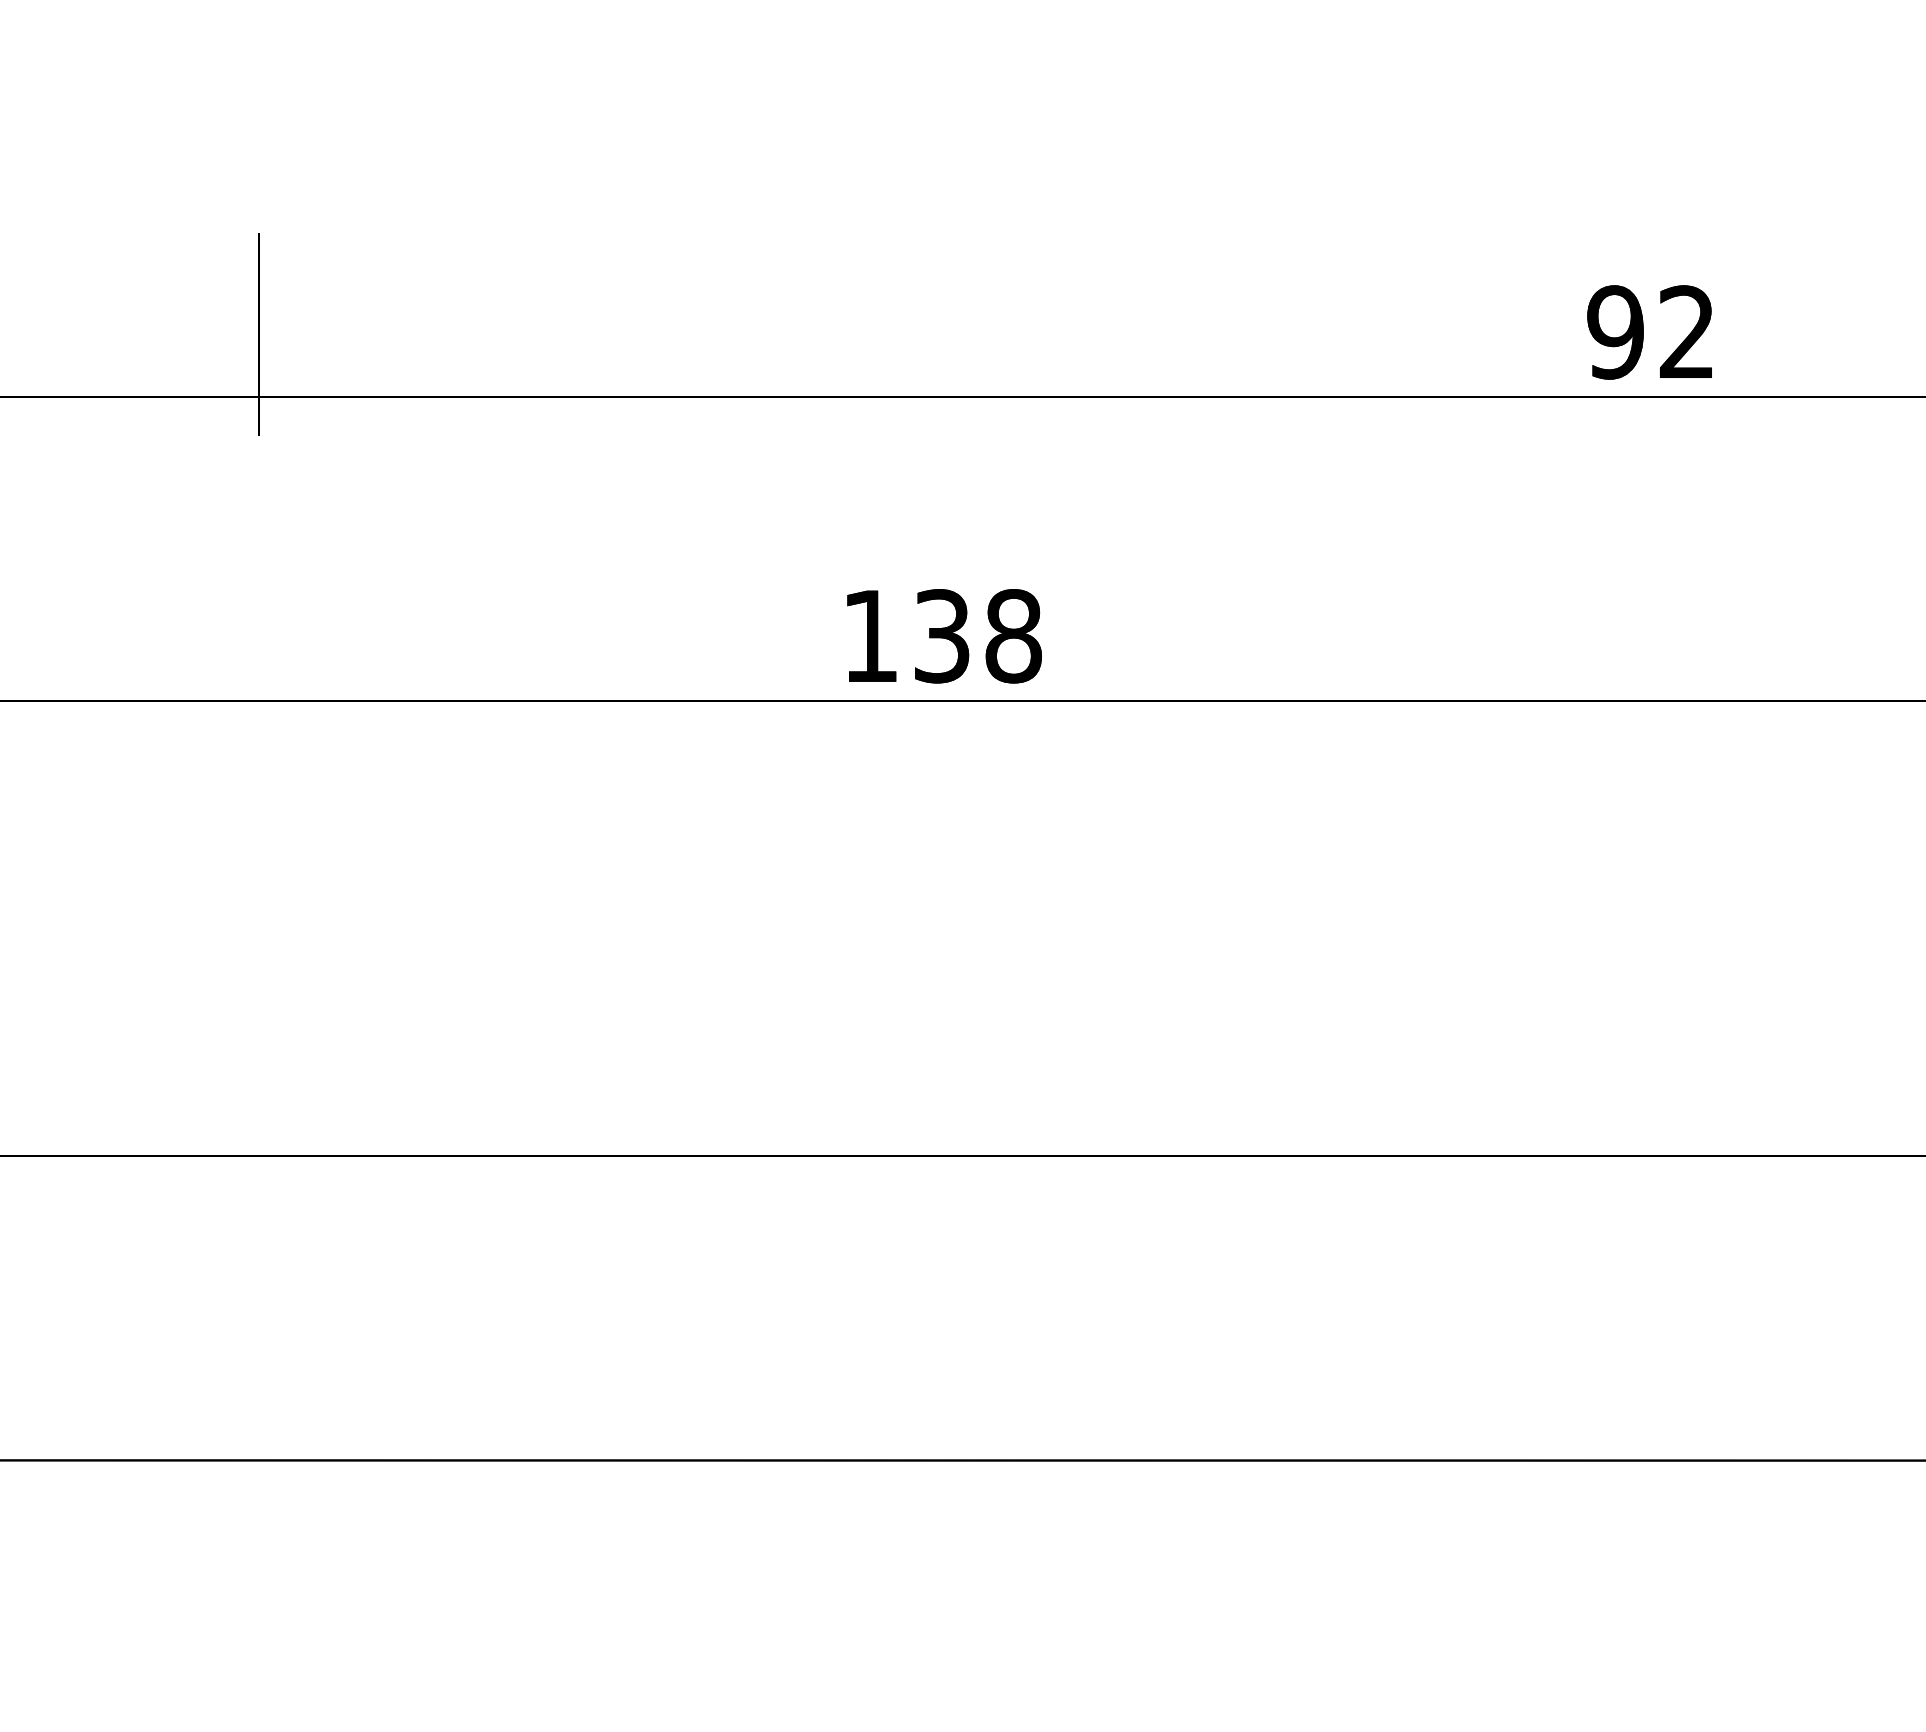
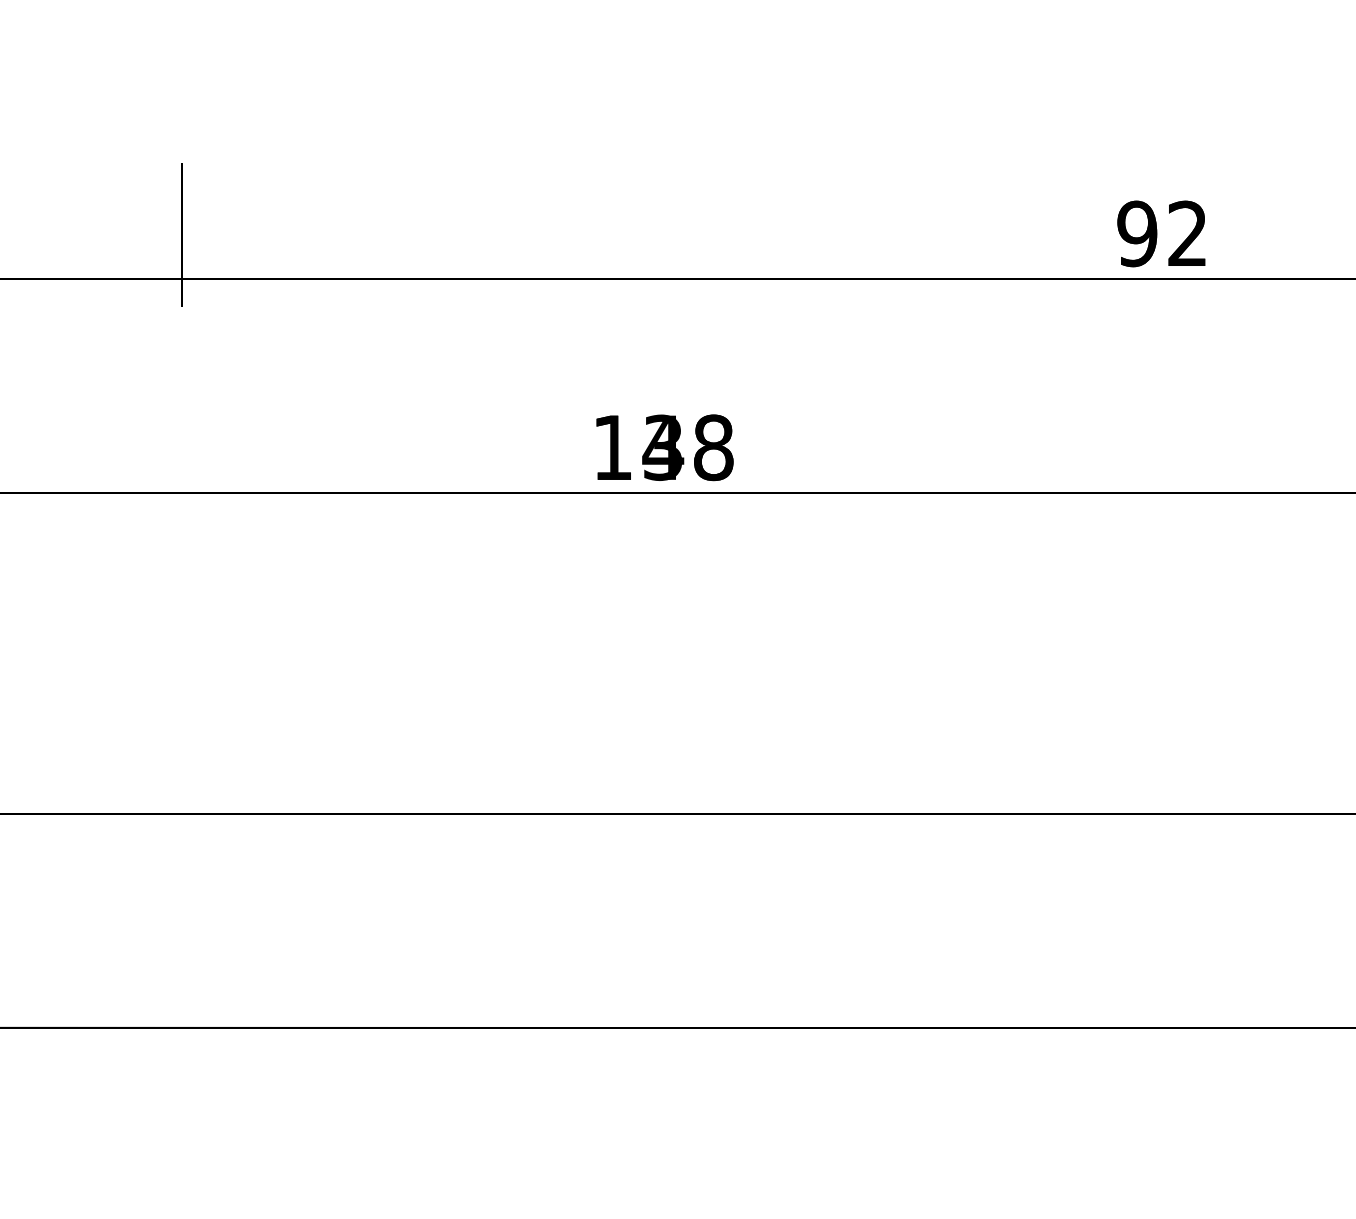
text: (941, 636) -> (662, 447), 138 -> 148

